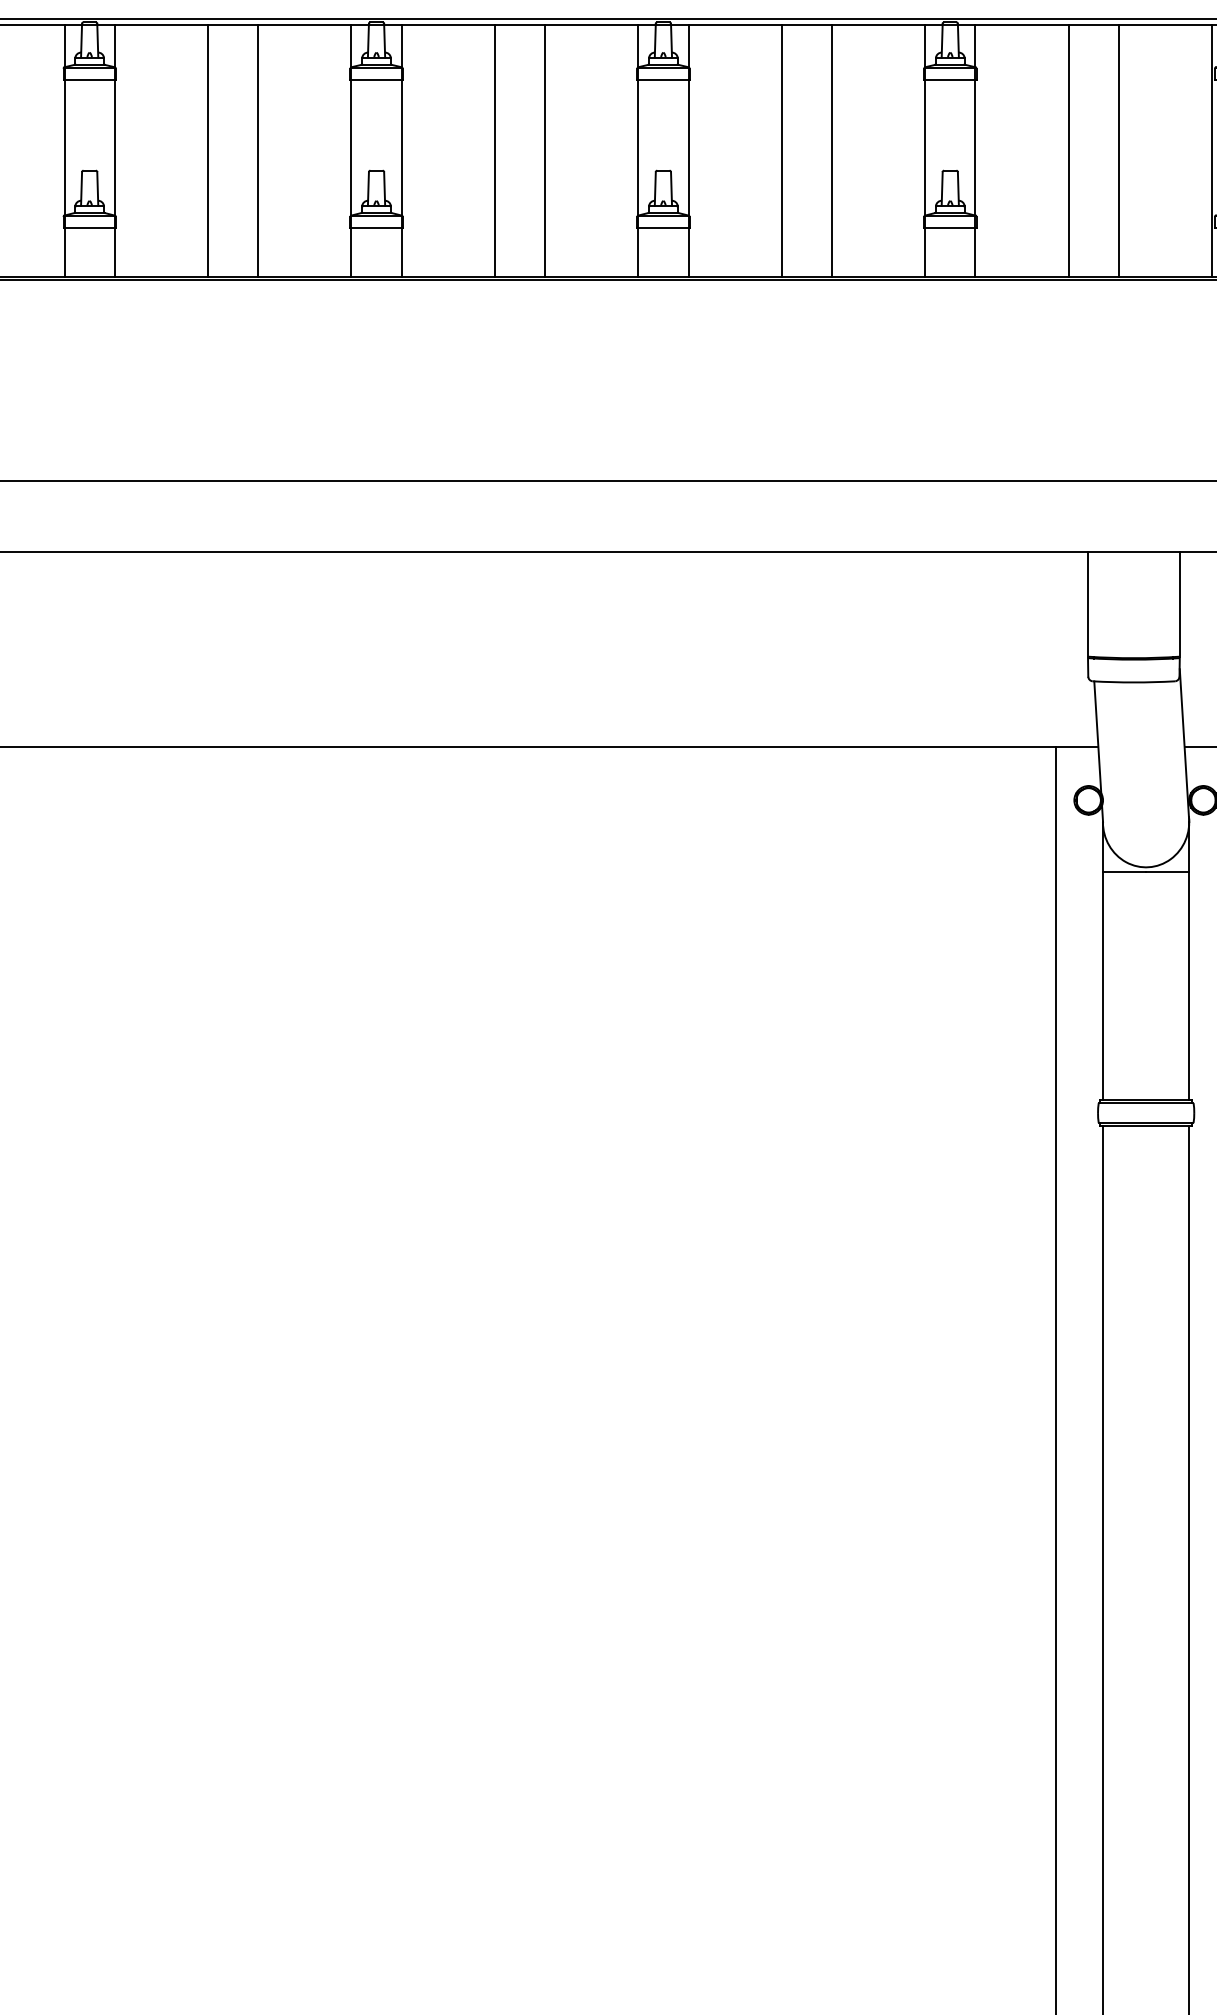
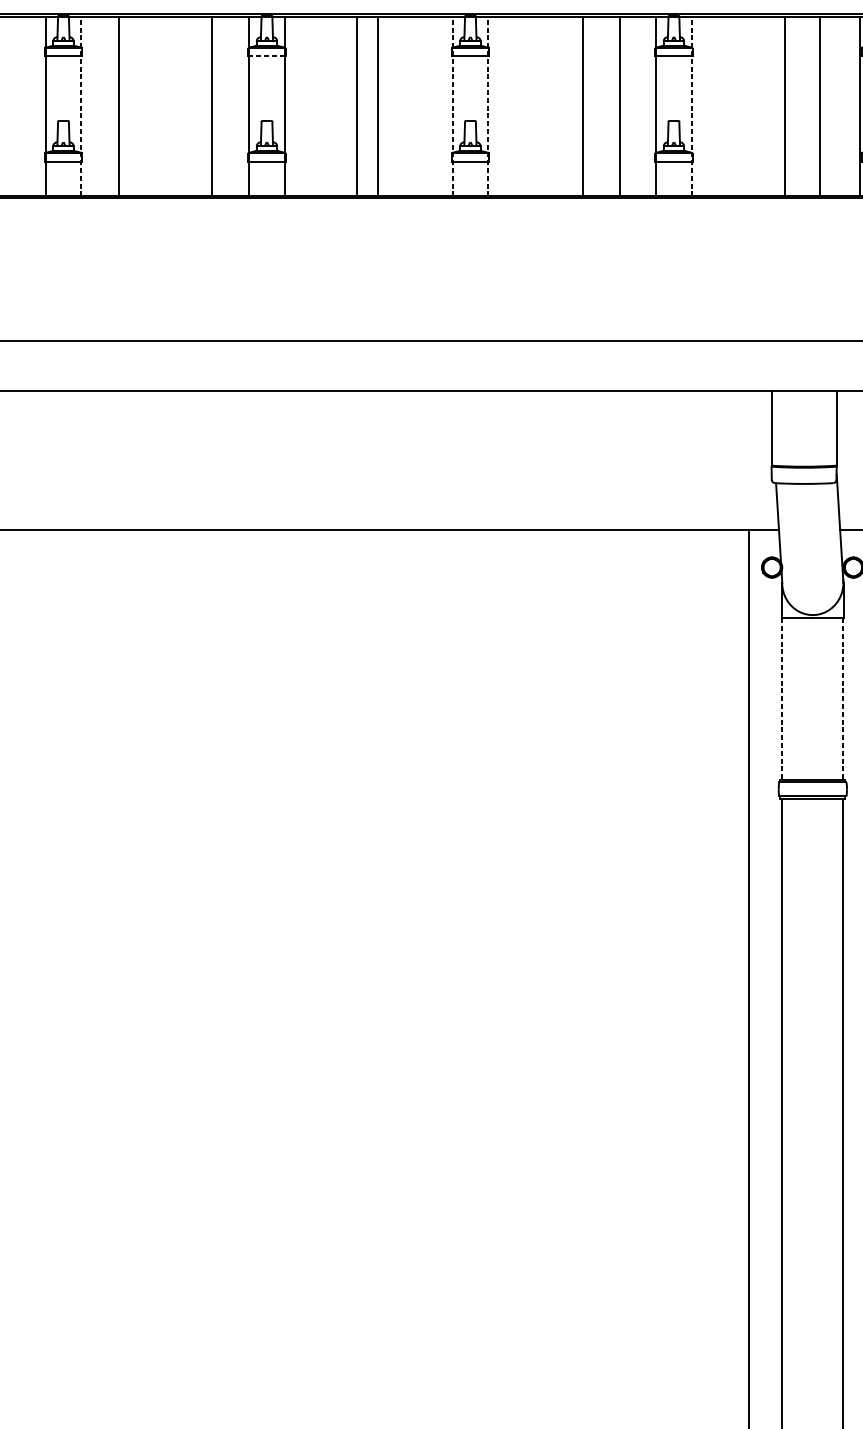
line: (377, 79) -> (267, 56), solid -> dashed
line: (114, 150) -> (81, 106), solid -> dashed
line: (208, 150) -> (119, 106), moved
line: (258, 150) -> (212, 106), moved
line: (494, 150) -> (377, 106), moved
line: (545, 150) -> (357, 106), moved
line: (638, 150) -> (452, 106), solid -> dashed
line: (688, 150) -> (488, 106), solid -> dashed
line: (781, 150) -> (582, 106), moved
line: (831, 150) -> (619, 106), moved
line: (975, 150) -> (691, 106), solid -> dashed
line: (1068, 150) -> (784, 106), moved
line: (1118, 150) -> (819, 106), moved
line: (1103, 986) -> (782, 699), solid -> dashed
line: (1189, 986) -> (843, 699), solid -> dashed

